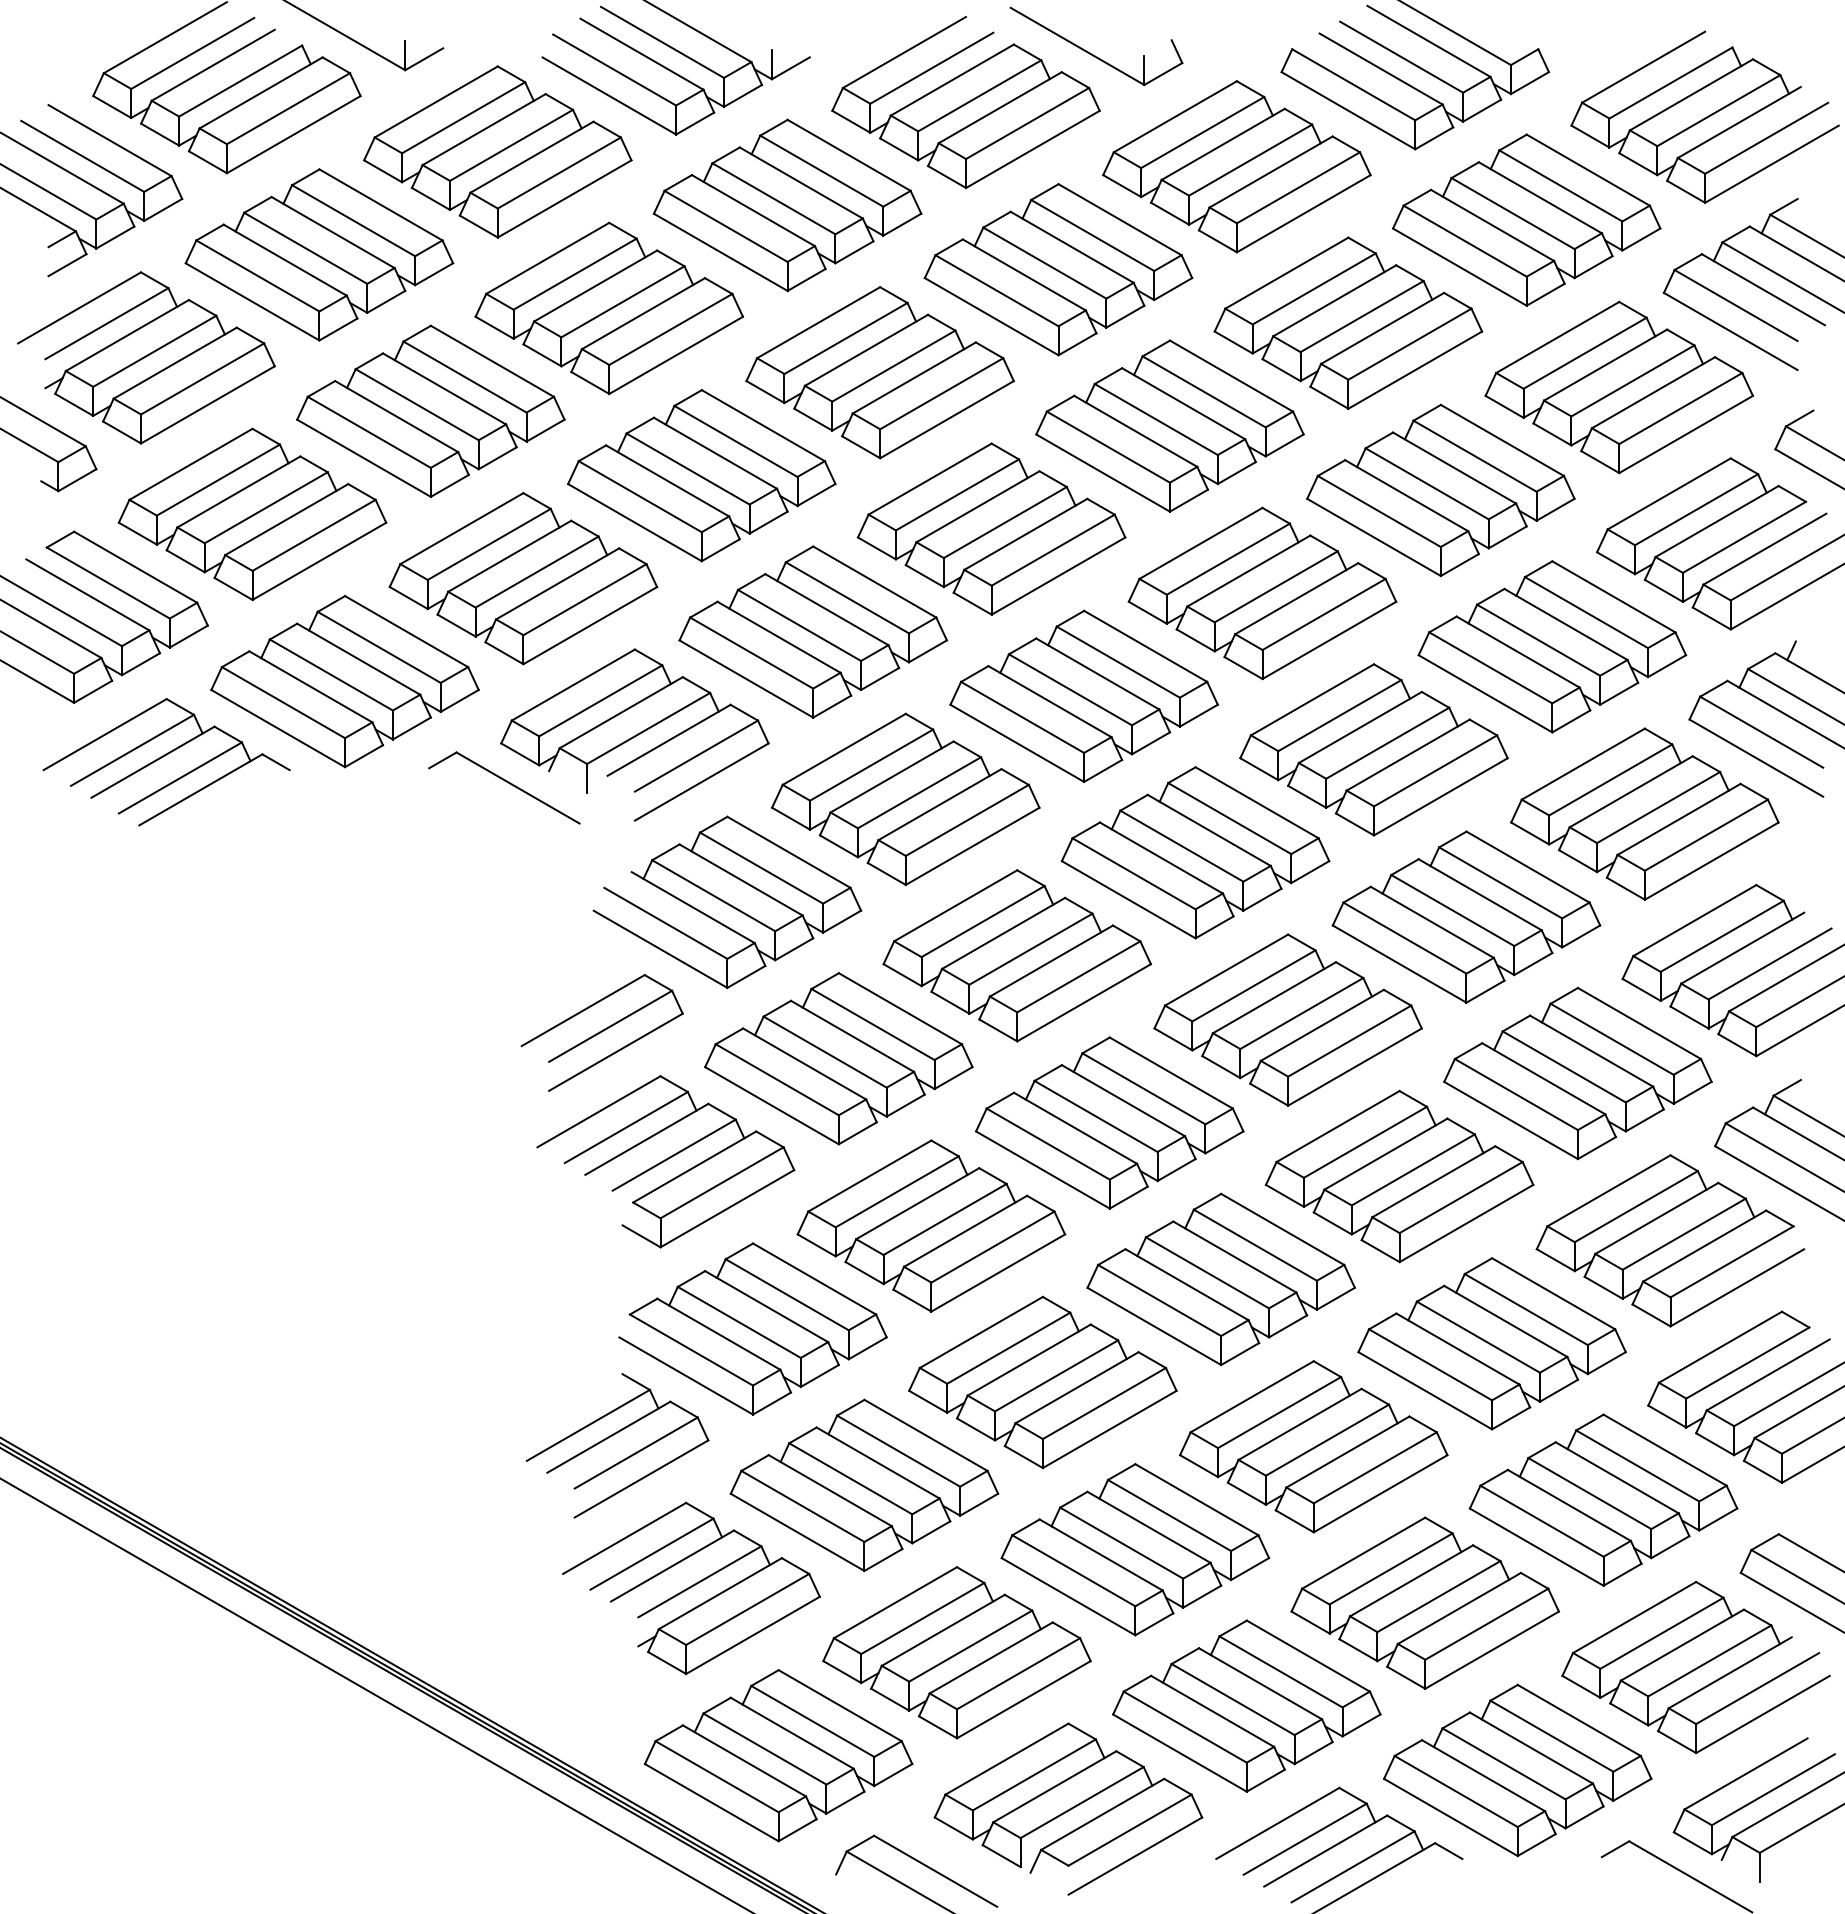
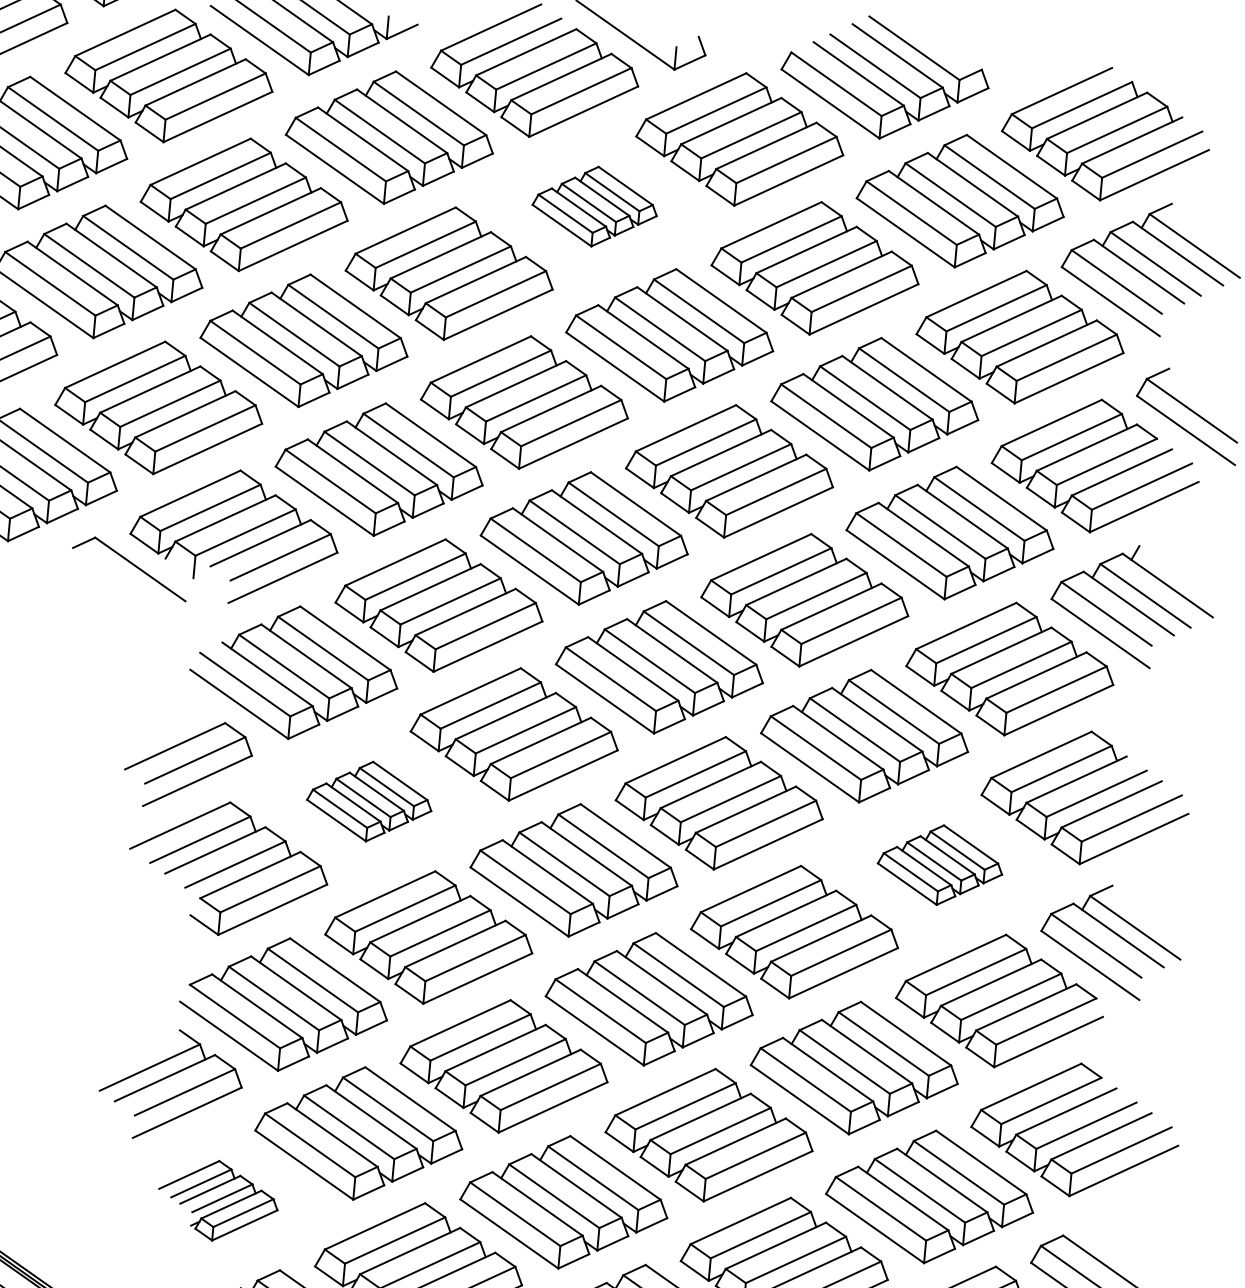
part: (1058, 269) -> (595, 206), size x0.6
part: (838, 1058) -> (369, 801), size x0.6
part: (1577, 1073) -> (940, 864), size x0.6
part: (691, 1588) -> (218, 1201), size x0.6

